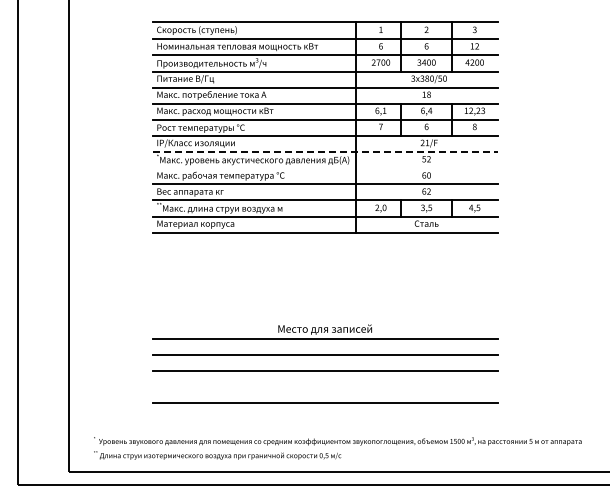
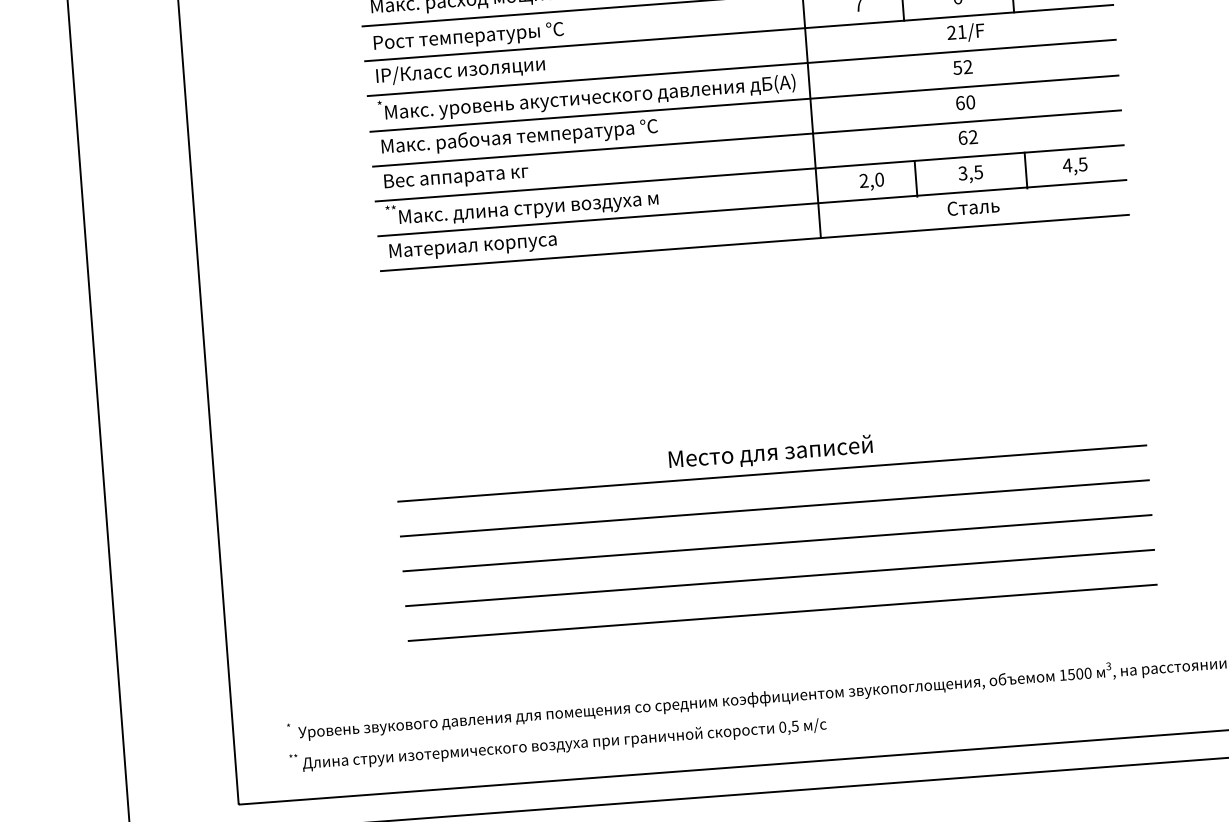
line: (325, 151) -> (742, 67), dashed -> solid
line: (324, 168) -> (743, 104), added
line: (324, 387) -> (778, 578), added

